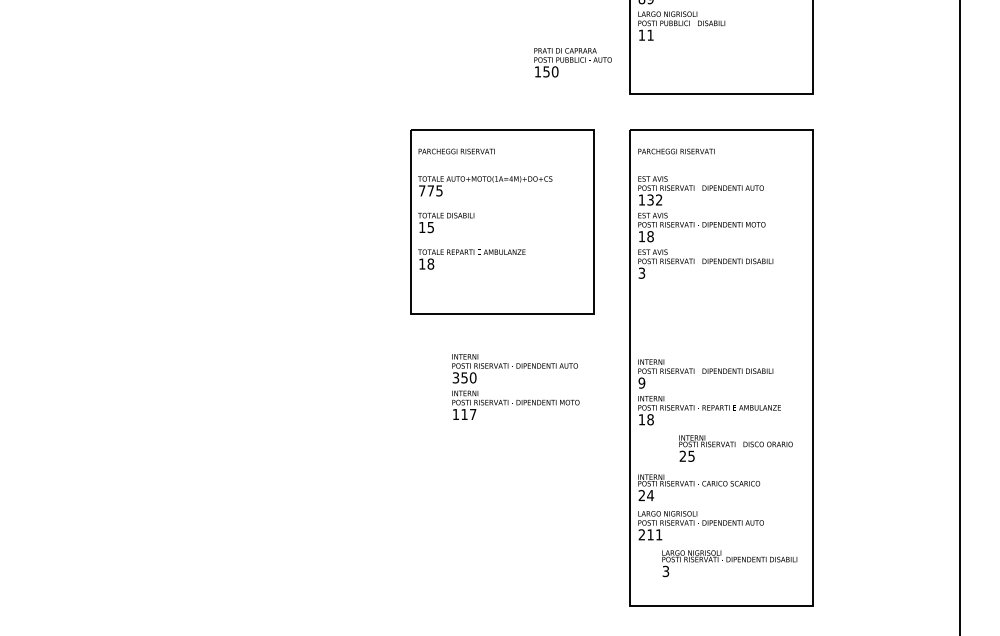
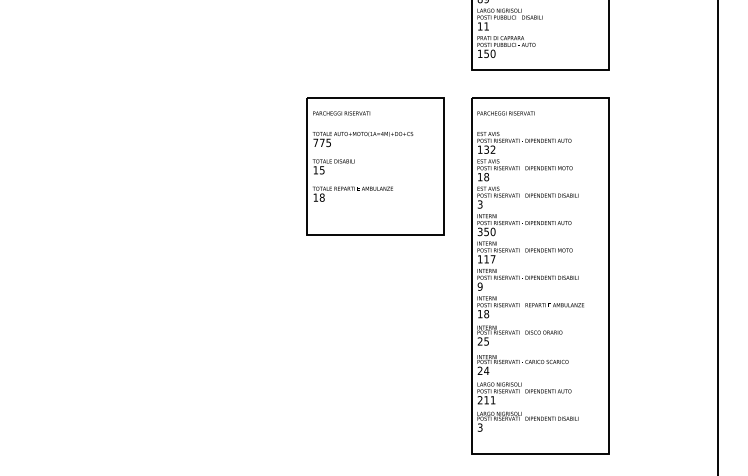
text: (572, 62) -> (506, 46), moved
text: (515, 386) -> (524, 238), moved
text: (735, 448) -> (519, 335), moved
text: (729, 563) -> (527, 421), moved

